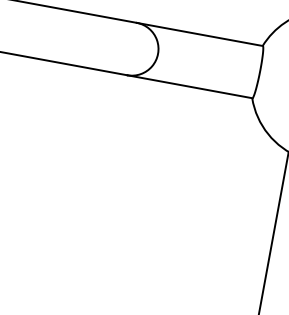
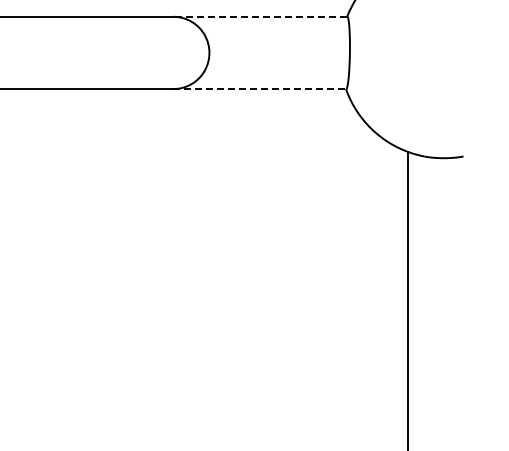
line: (199, 34) -> (260, 16), solid -> dashed
line: (190, 87) -> (260, 89), solid -> dashed

